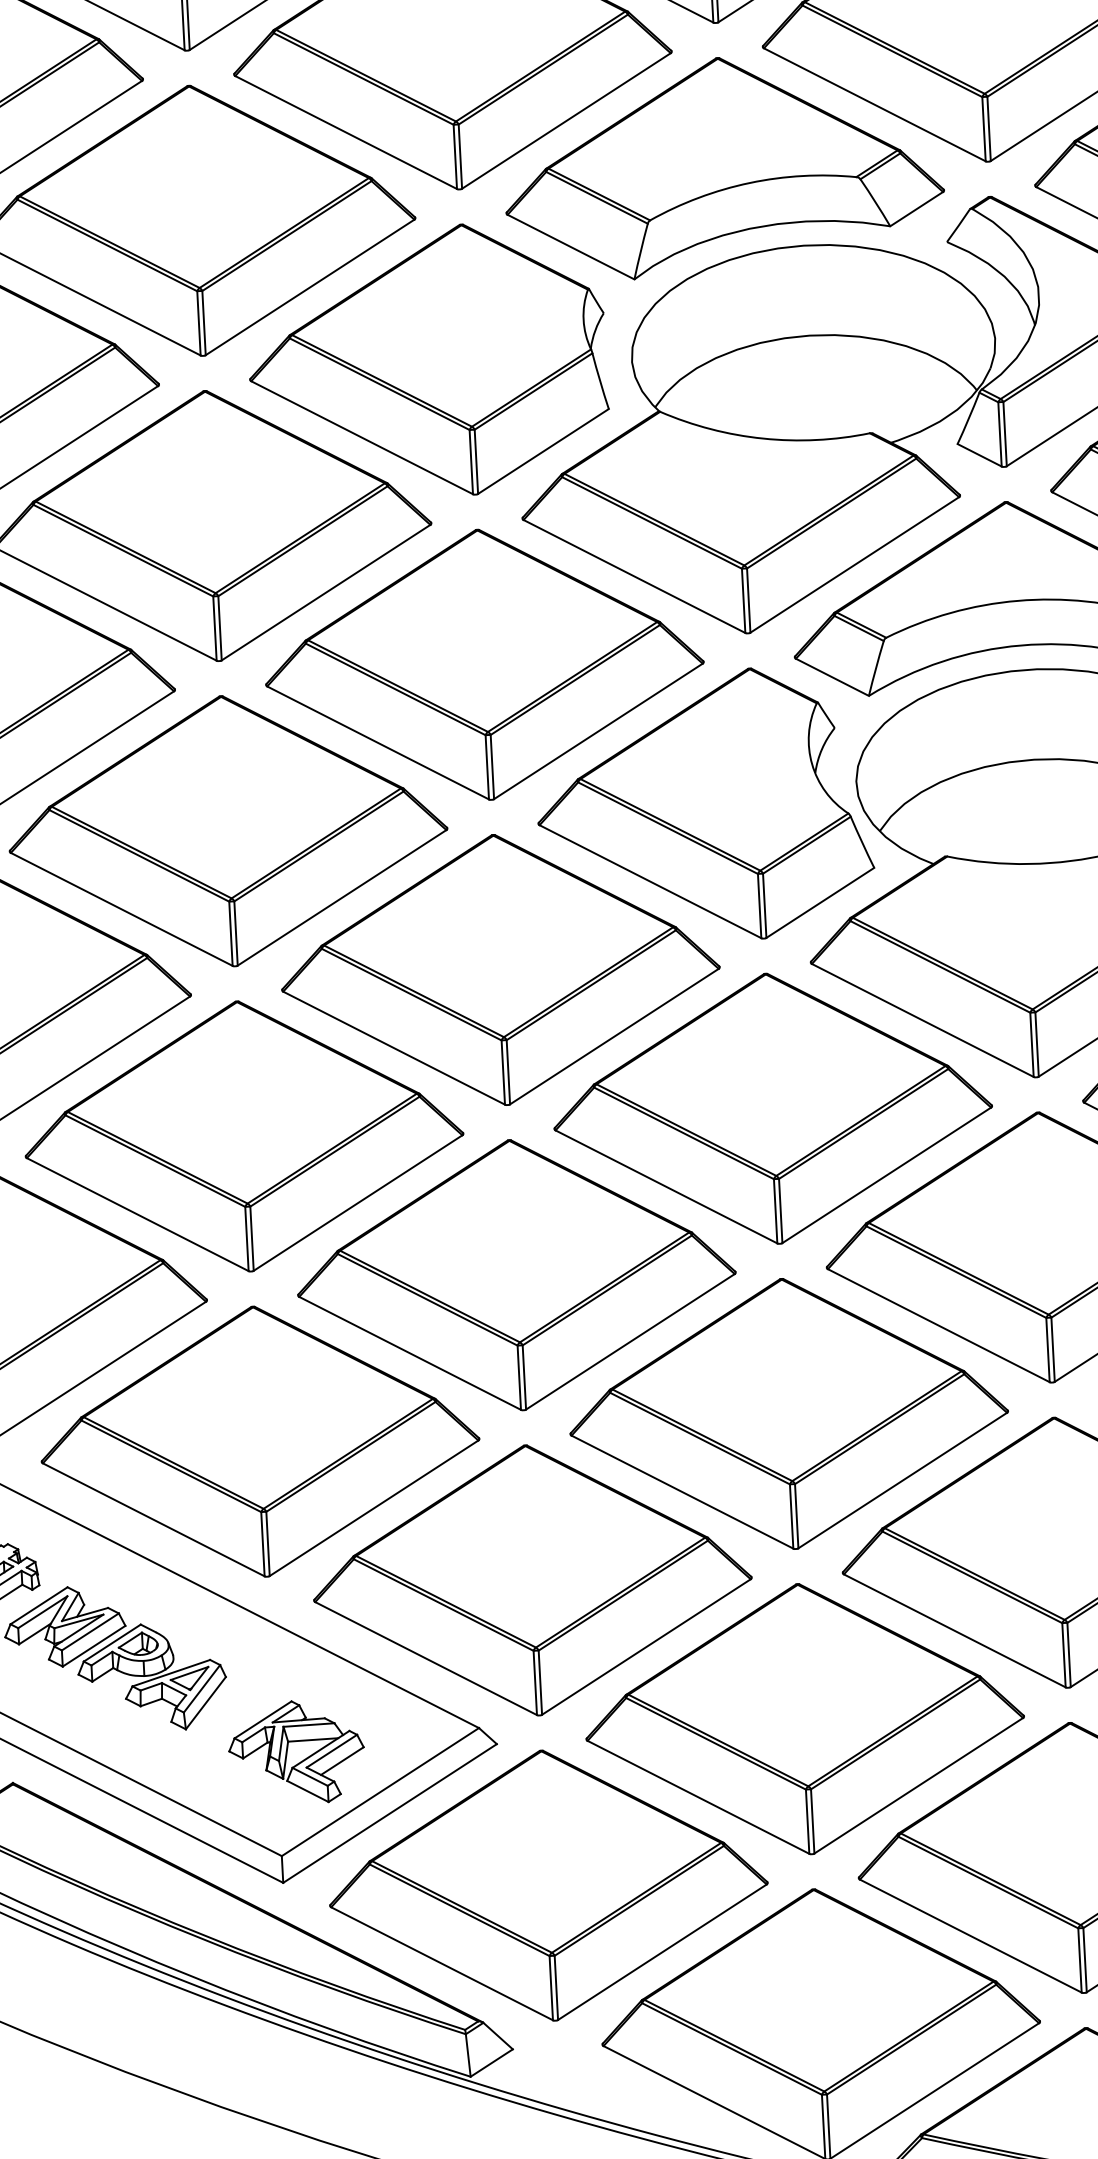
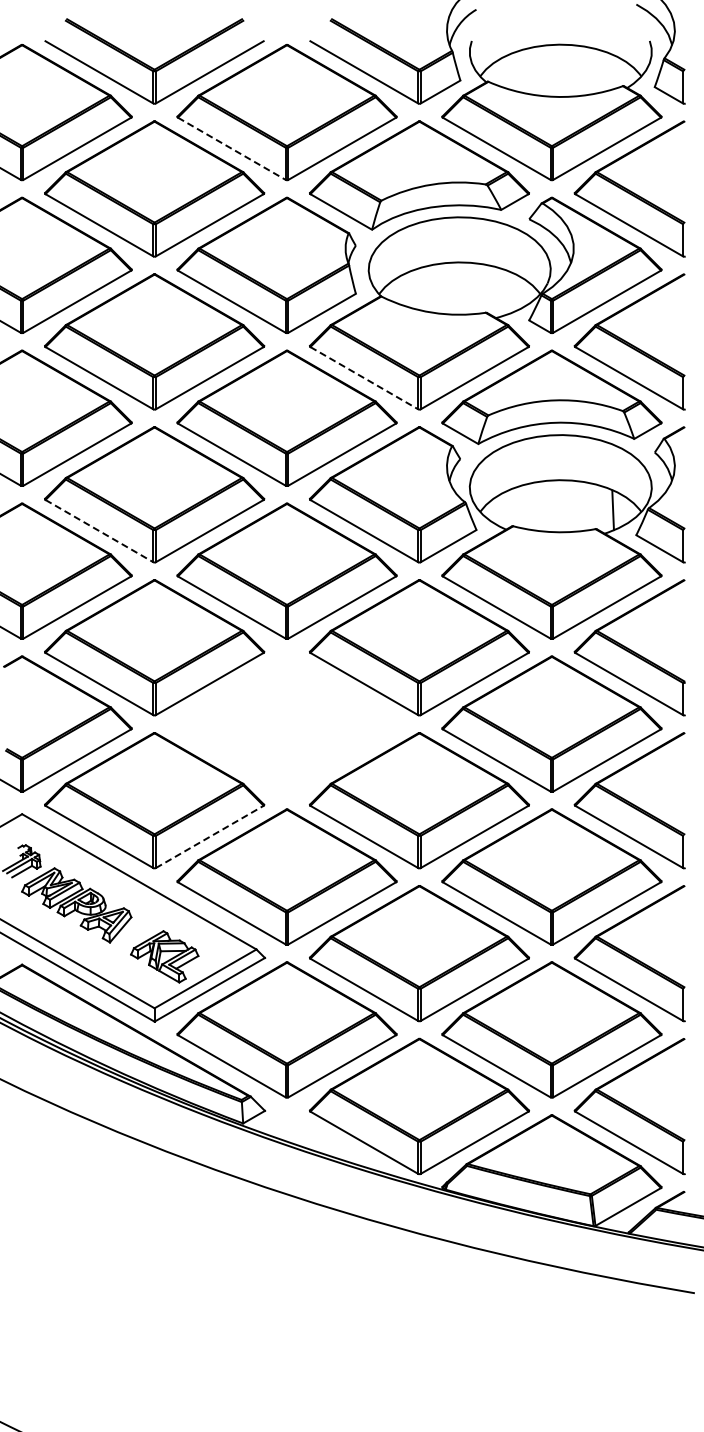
line: (347, 133) -> (232, 149), solid -> dashed
line: (634, 577) -> (364, 378), solid -> dashed
line: (121, 910) -> (99, 531), solid -> dashed
part: (515, 1273) -> (286, 723), removed
line: (375, 1507) -> (210, 836), solid -> dashed

